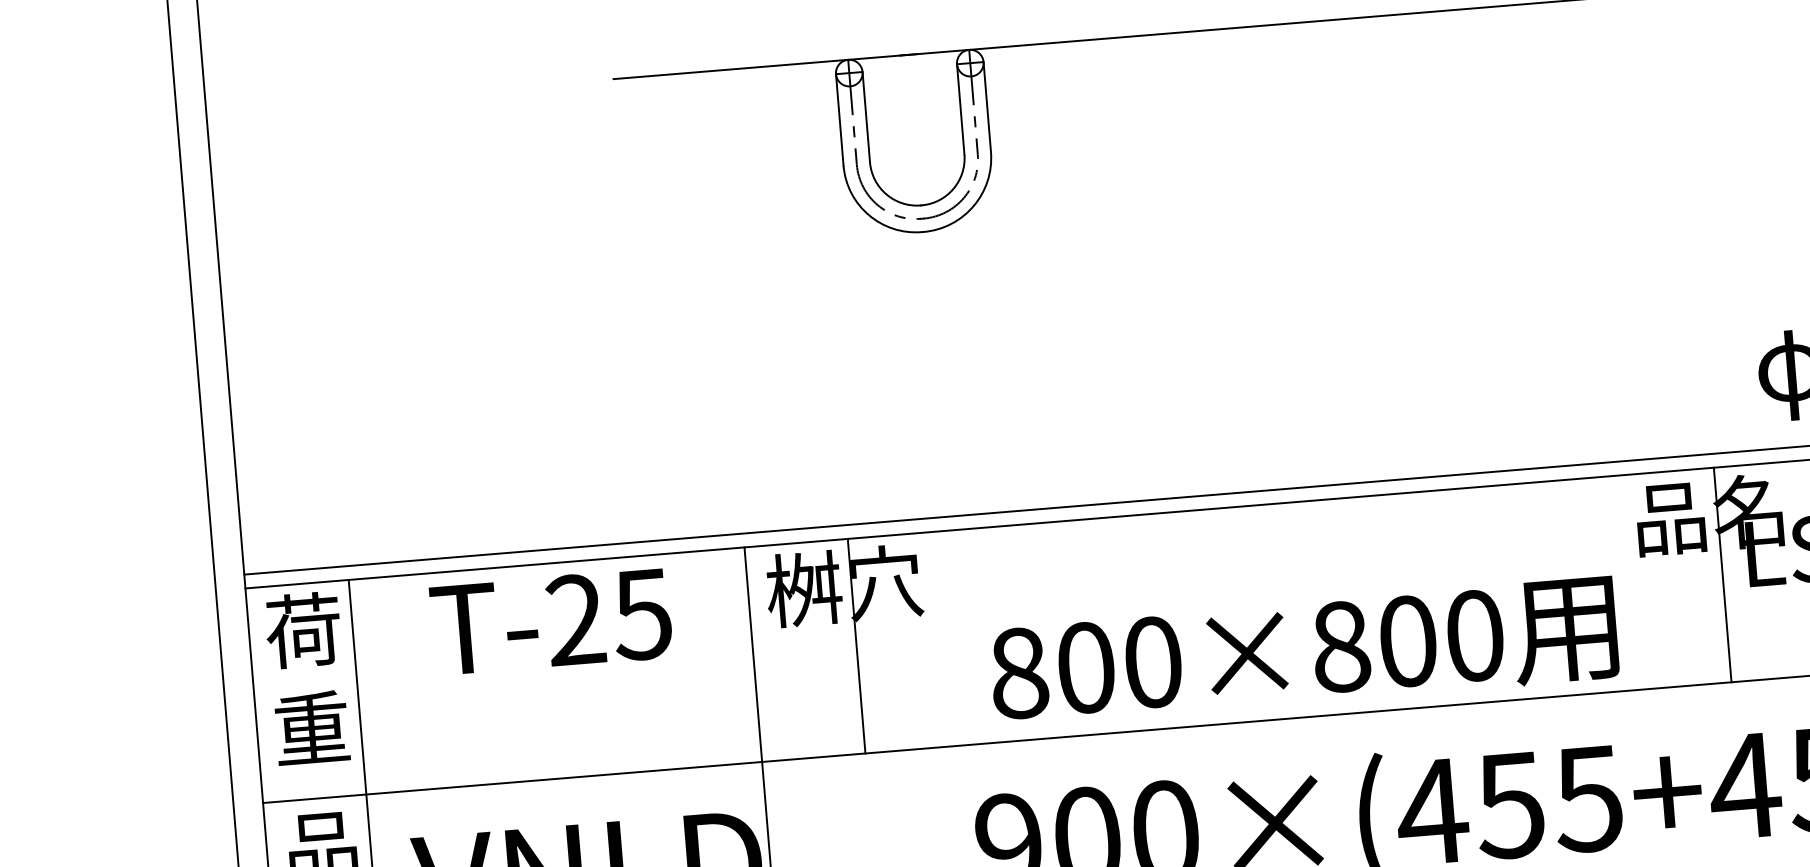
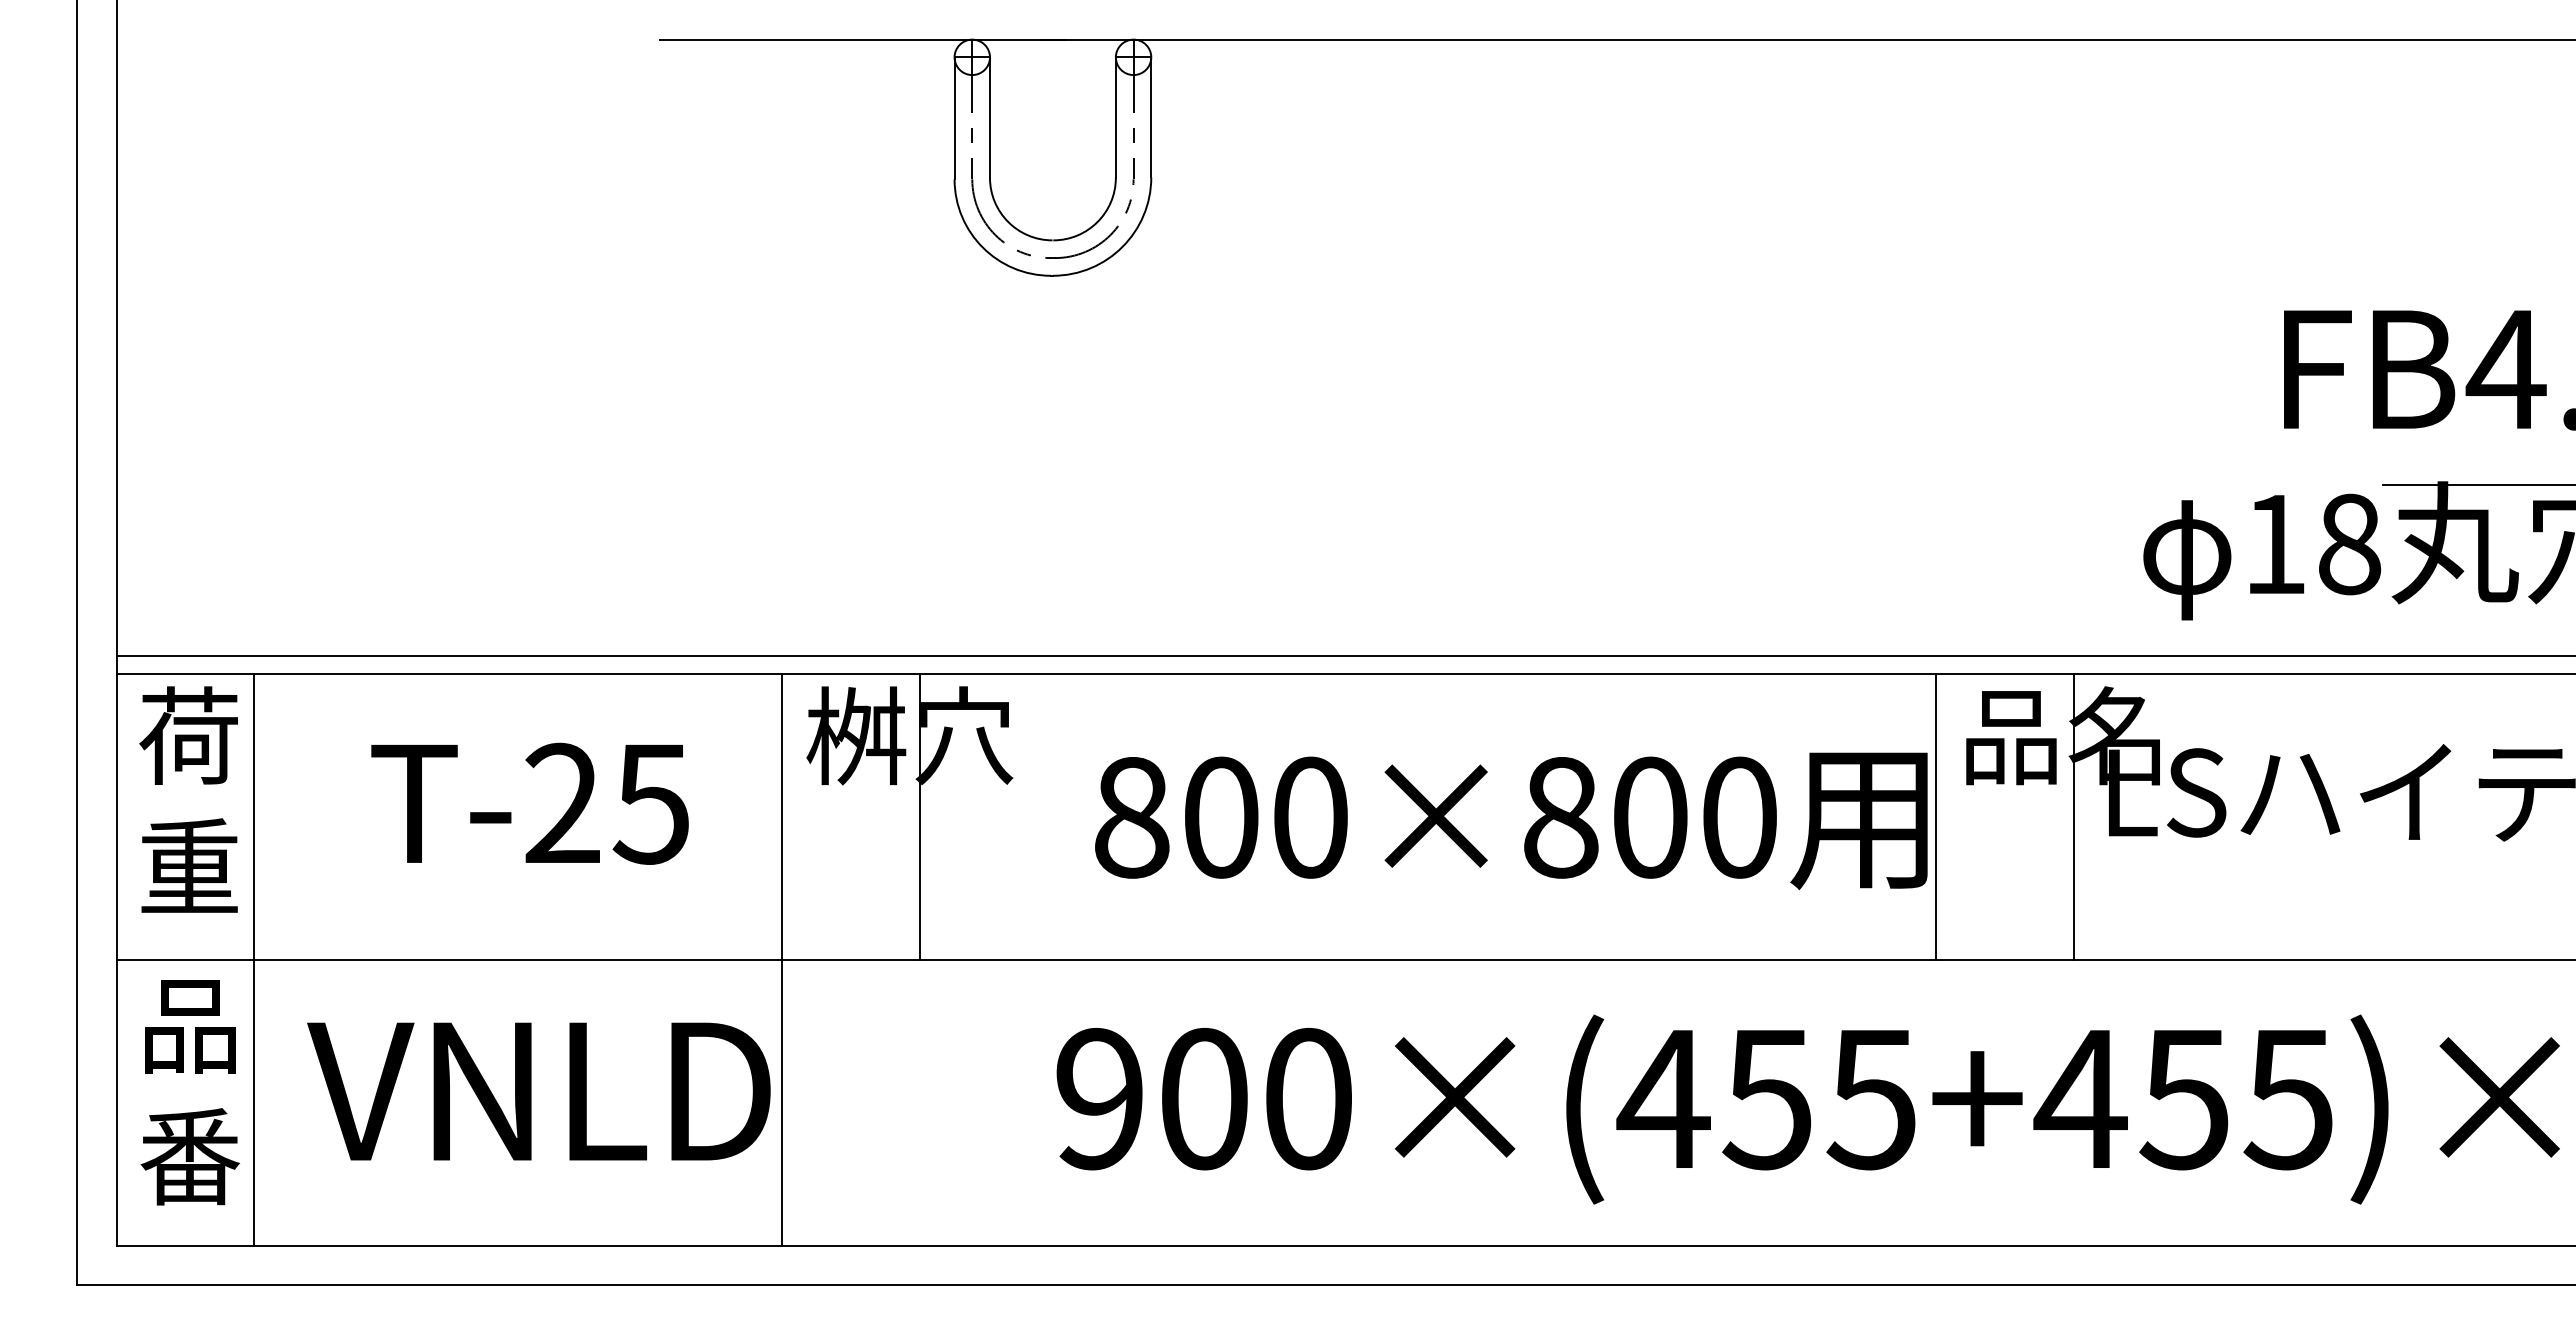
line: (1619, 583) -> (1936, 816), added
text: (550, 621) -> (529, 803), moved
text: (1304, 652) -> (1511, 821), moved

